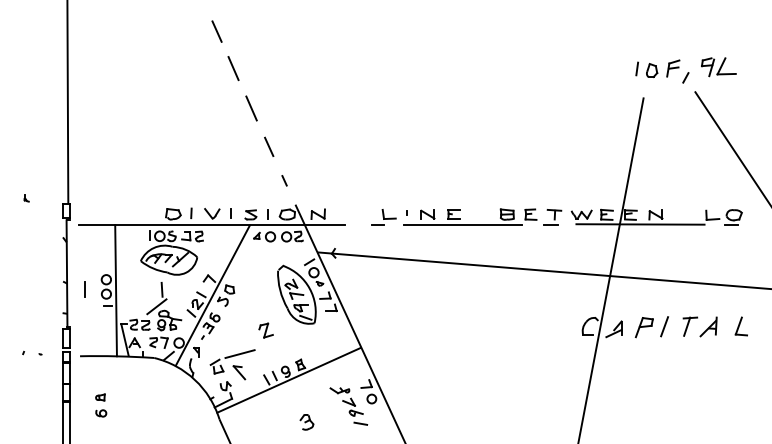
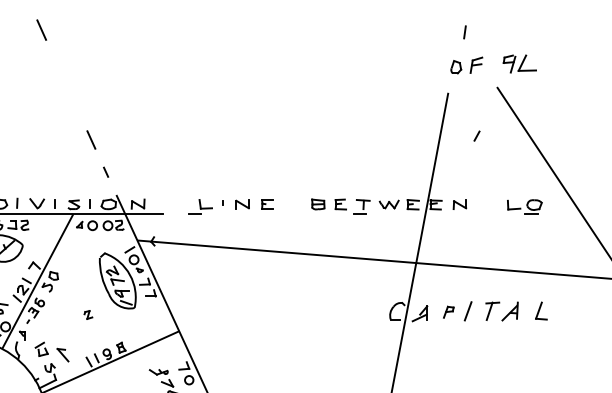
line: (233, 68) -> (57, 65), removed
line: (636, 68) -> (464, 31), moved
line: (685, 77) -> (476, 135), moved
line: (251, 108) -> (74, 103), removed
line: (463, 224) -> (276, 213), removed
line: (640, 224) -> (445, 213), removed
part: (643, 327) -> (448, 312), size x0.6
part: (265, 330) -> (87, 314), size x0.6
line: (239, 353) -> (63, 336), removed

